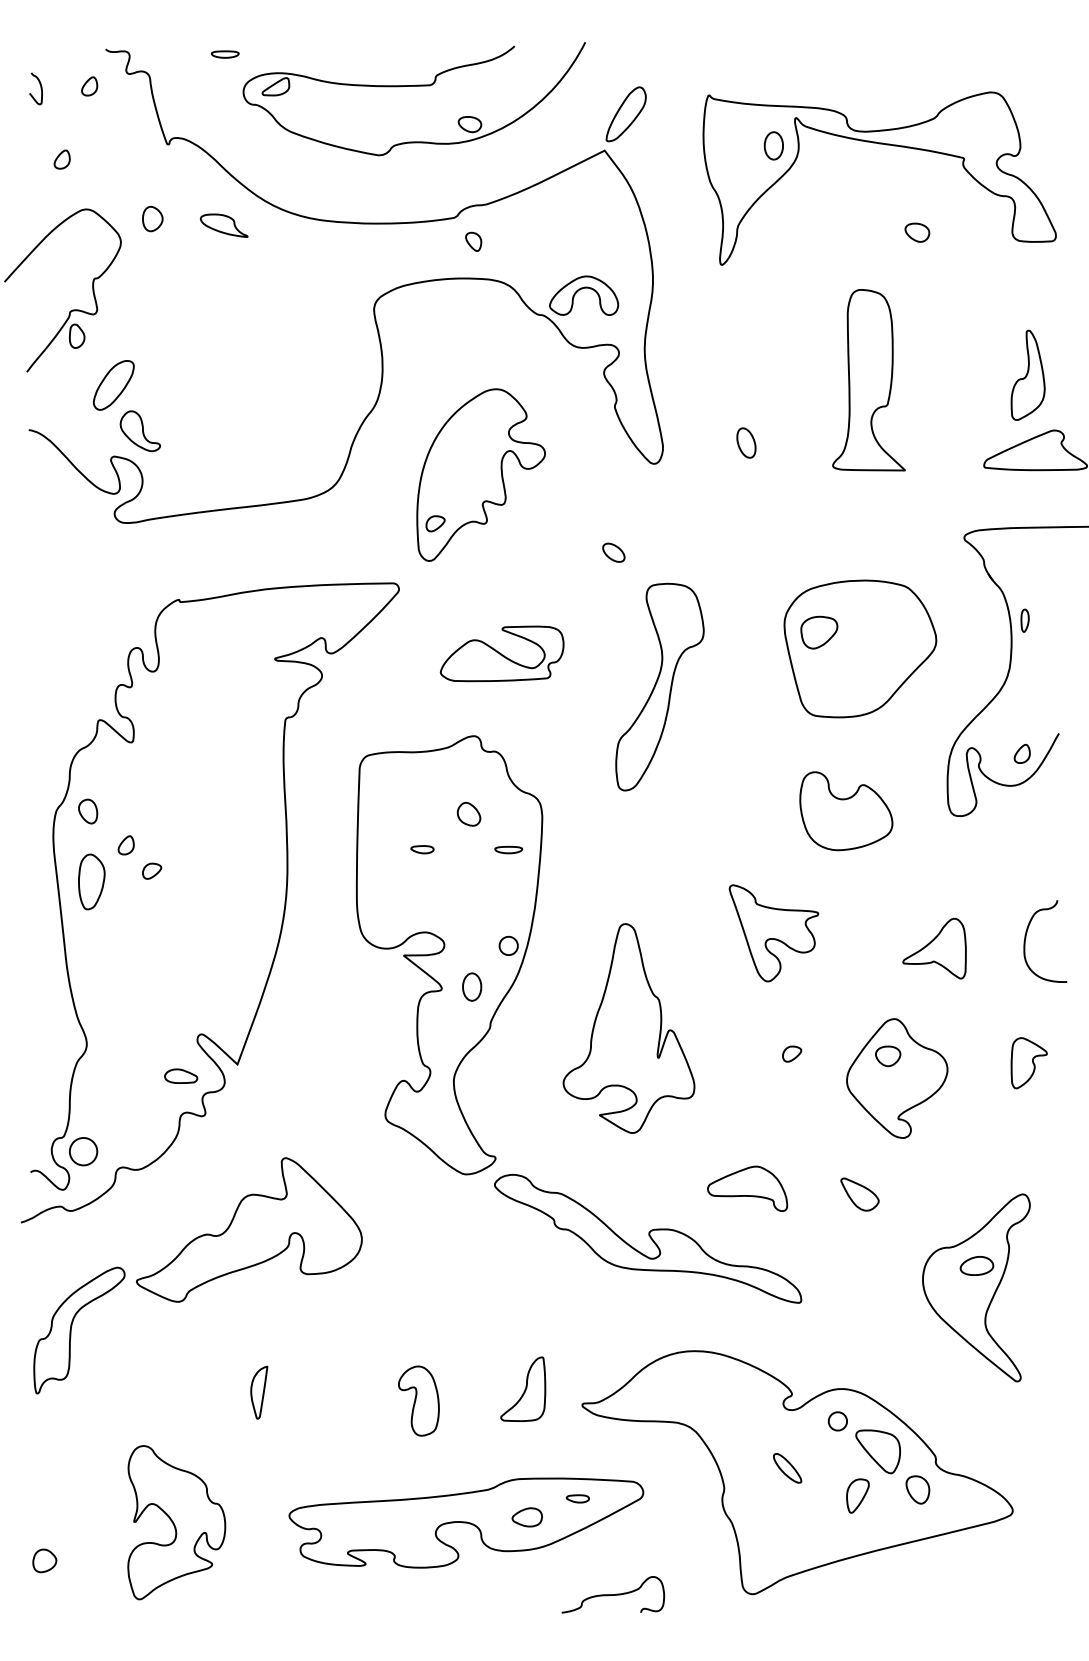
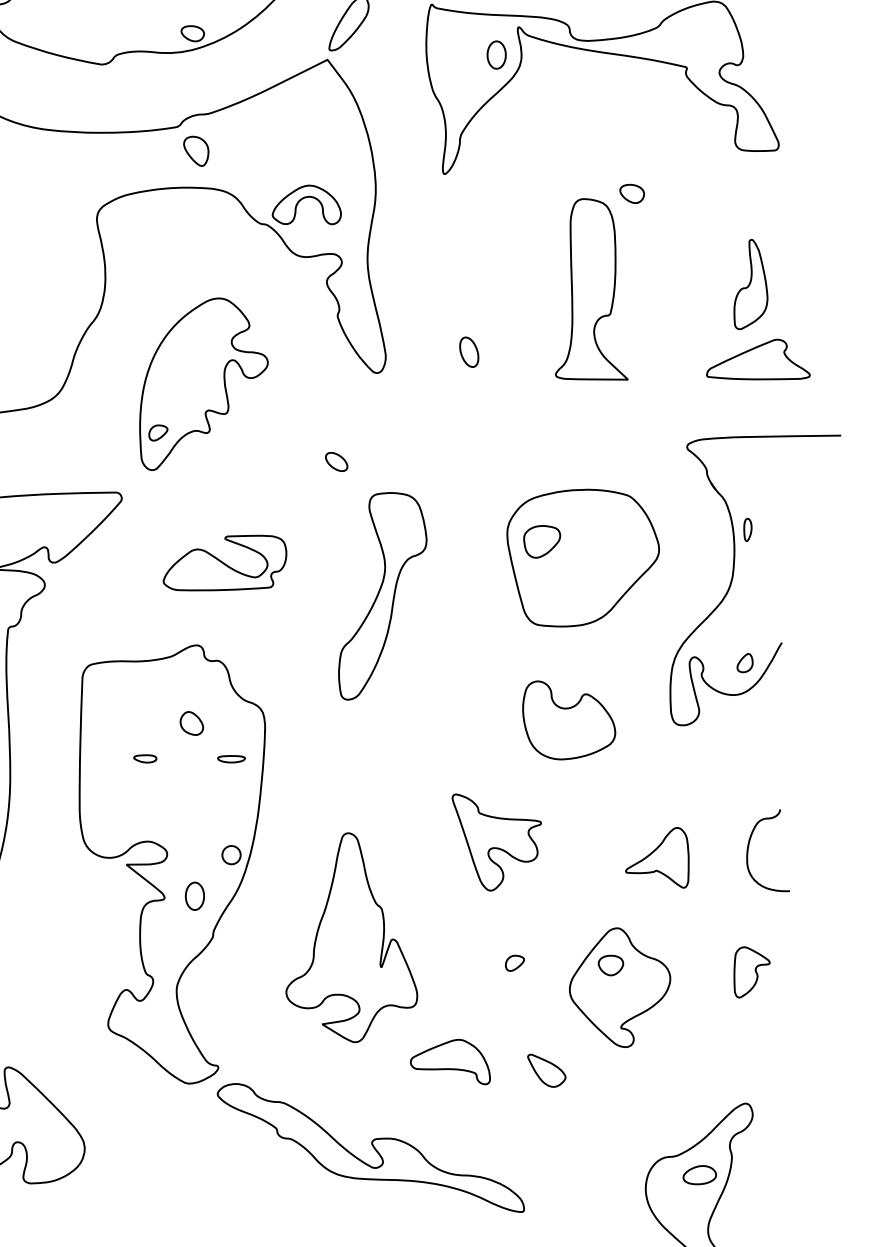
part: (917, 232) -> (632, 193), moved
part: (473, 241) -> (196, 150), size x1.6
part: (747, 1188) -> (450, 1061), moved
part: (859, 1194) -> (546, 1070), moved

